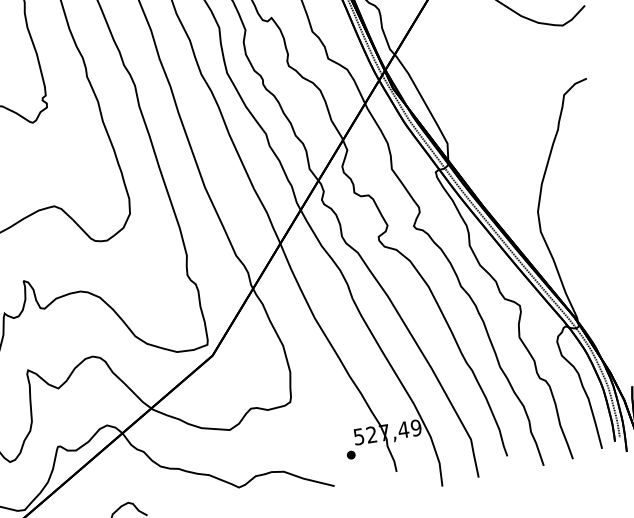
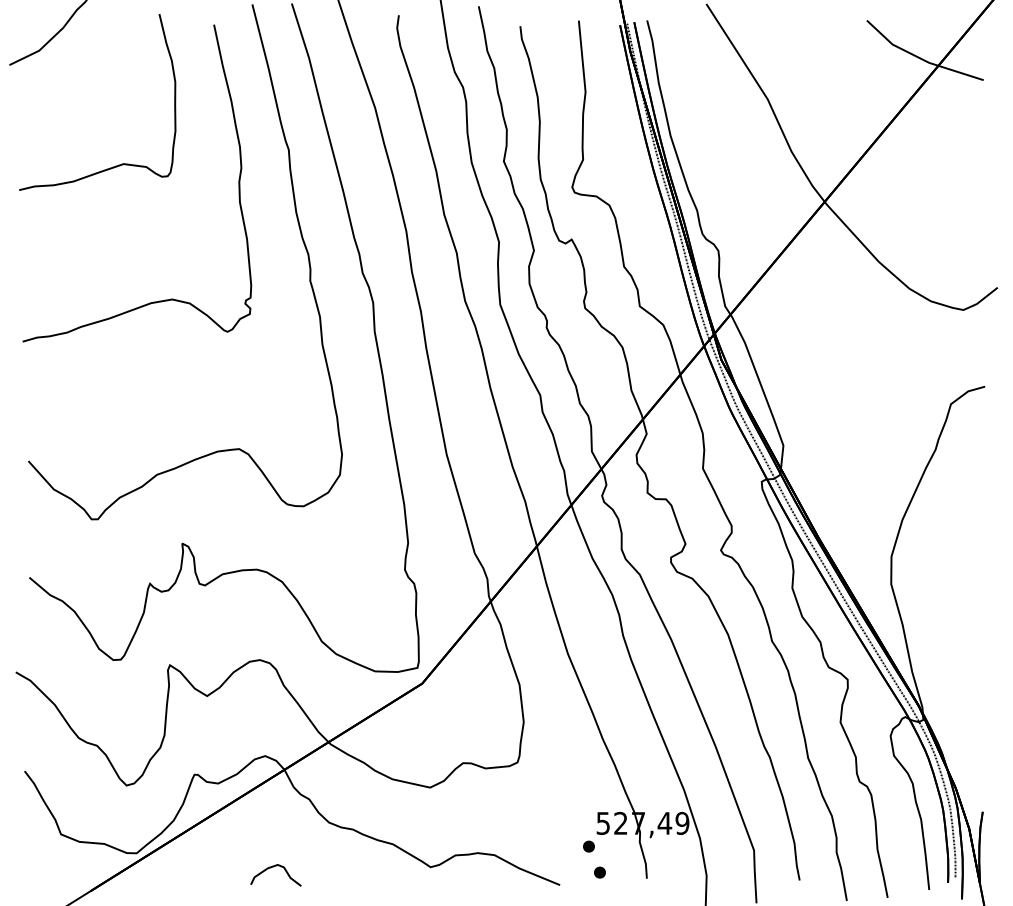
part: (361, 472) -> (599, 872), added

